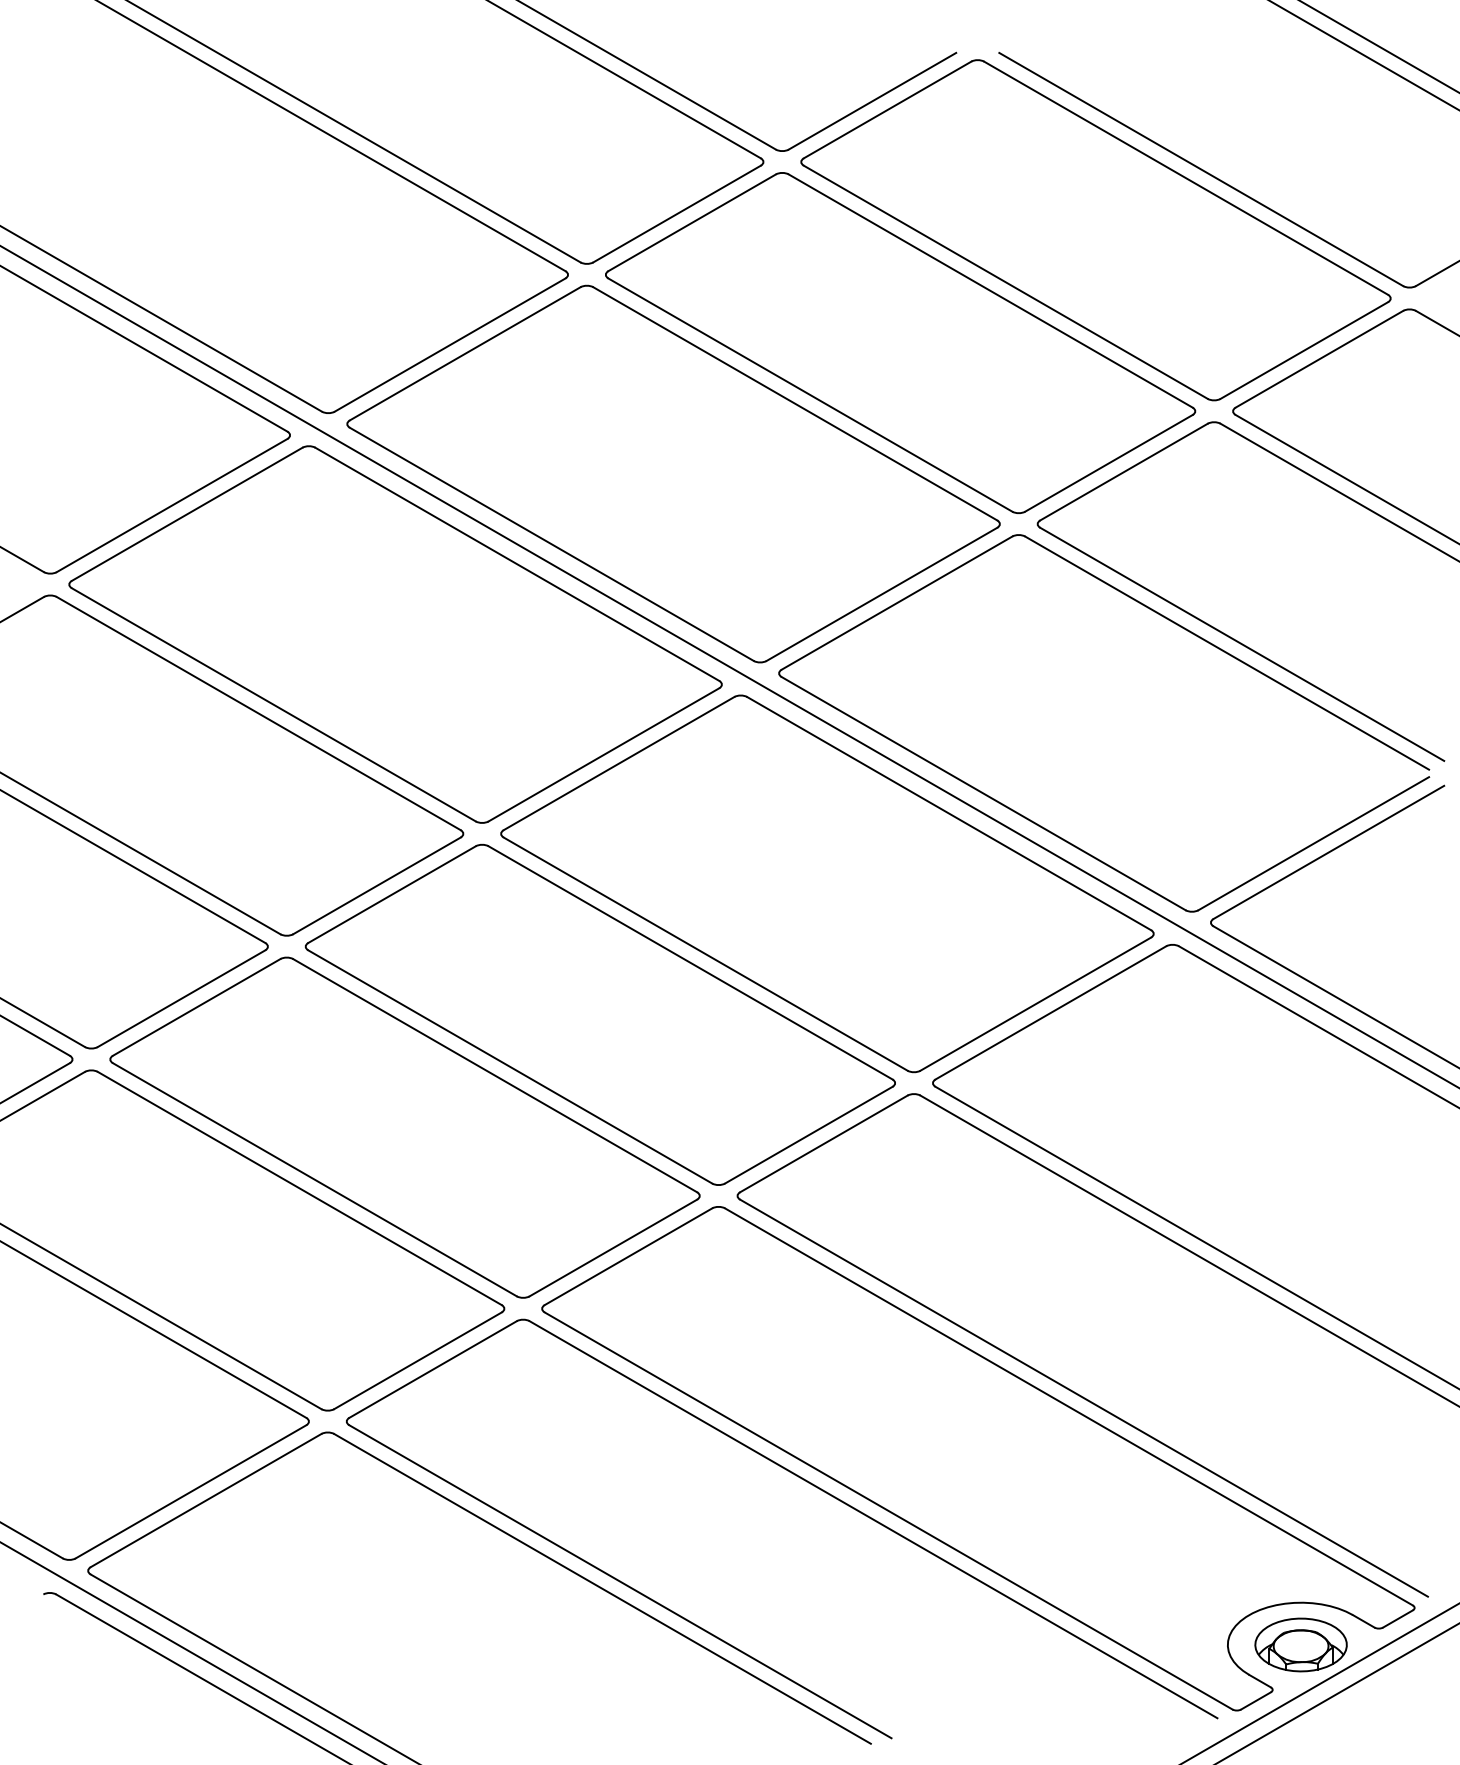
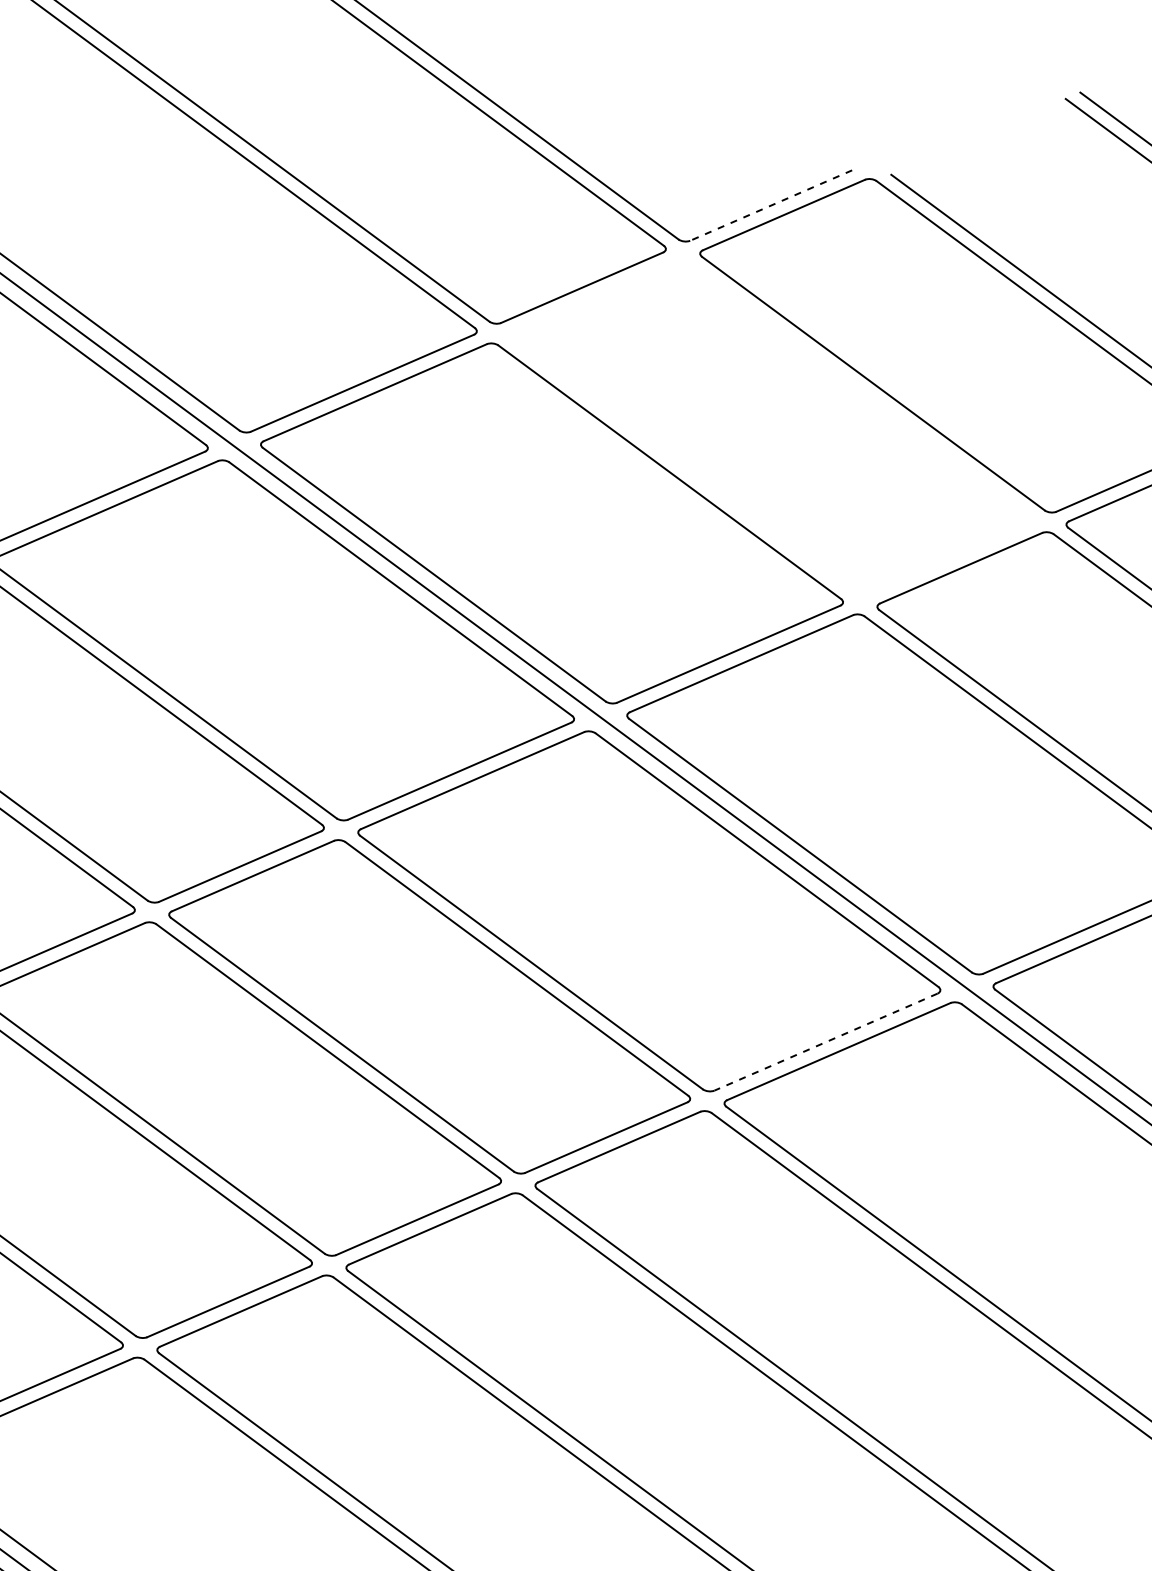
line: (872, 101) -> (771, 205), solid -> dashed
part: (900, 342) -> (771, 427), removed
line: (1035, 1004) -> (825, 1042), solid -> dashed

